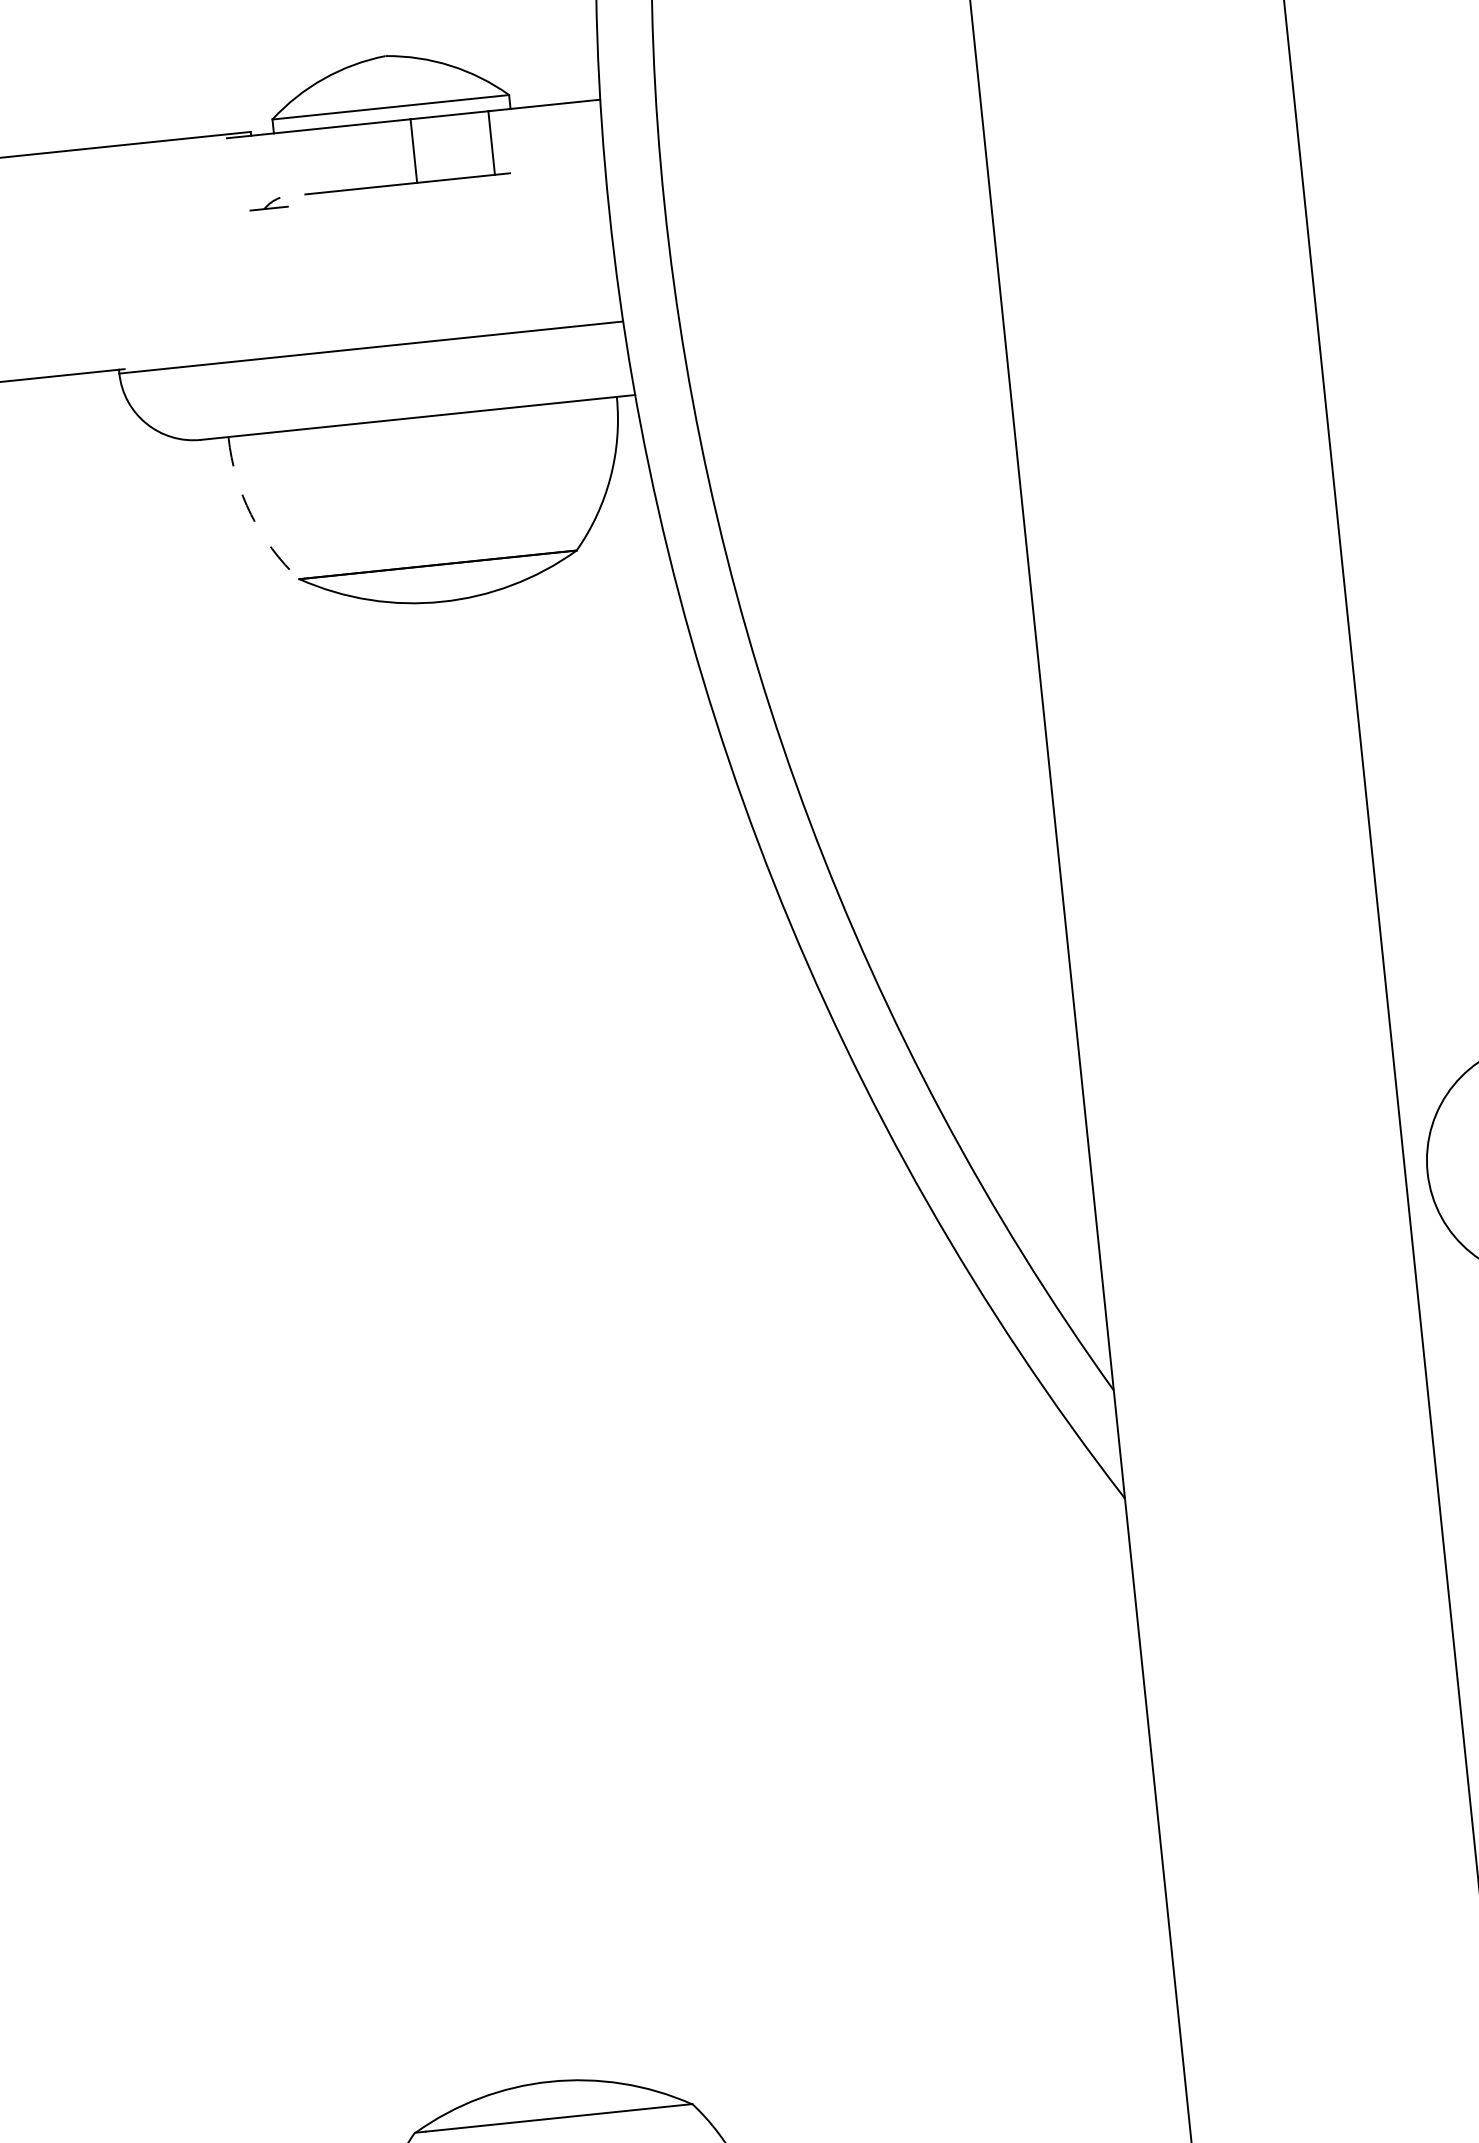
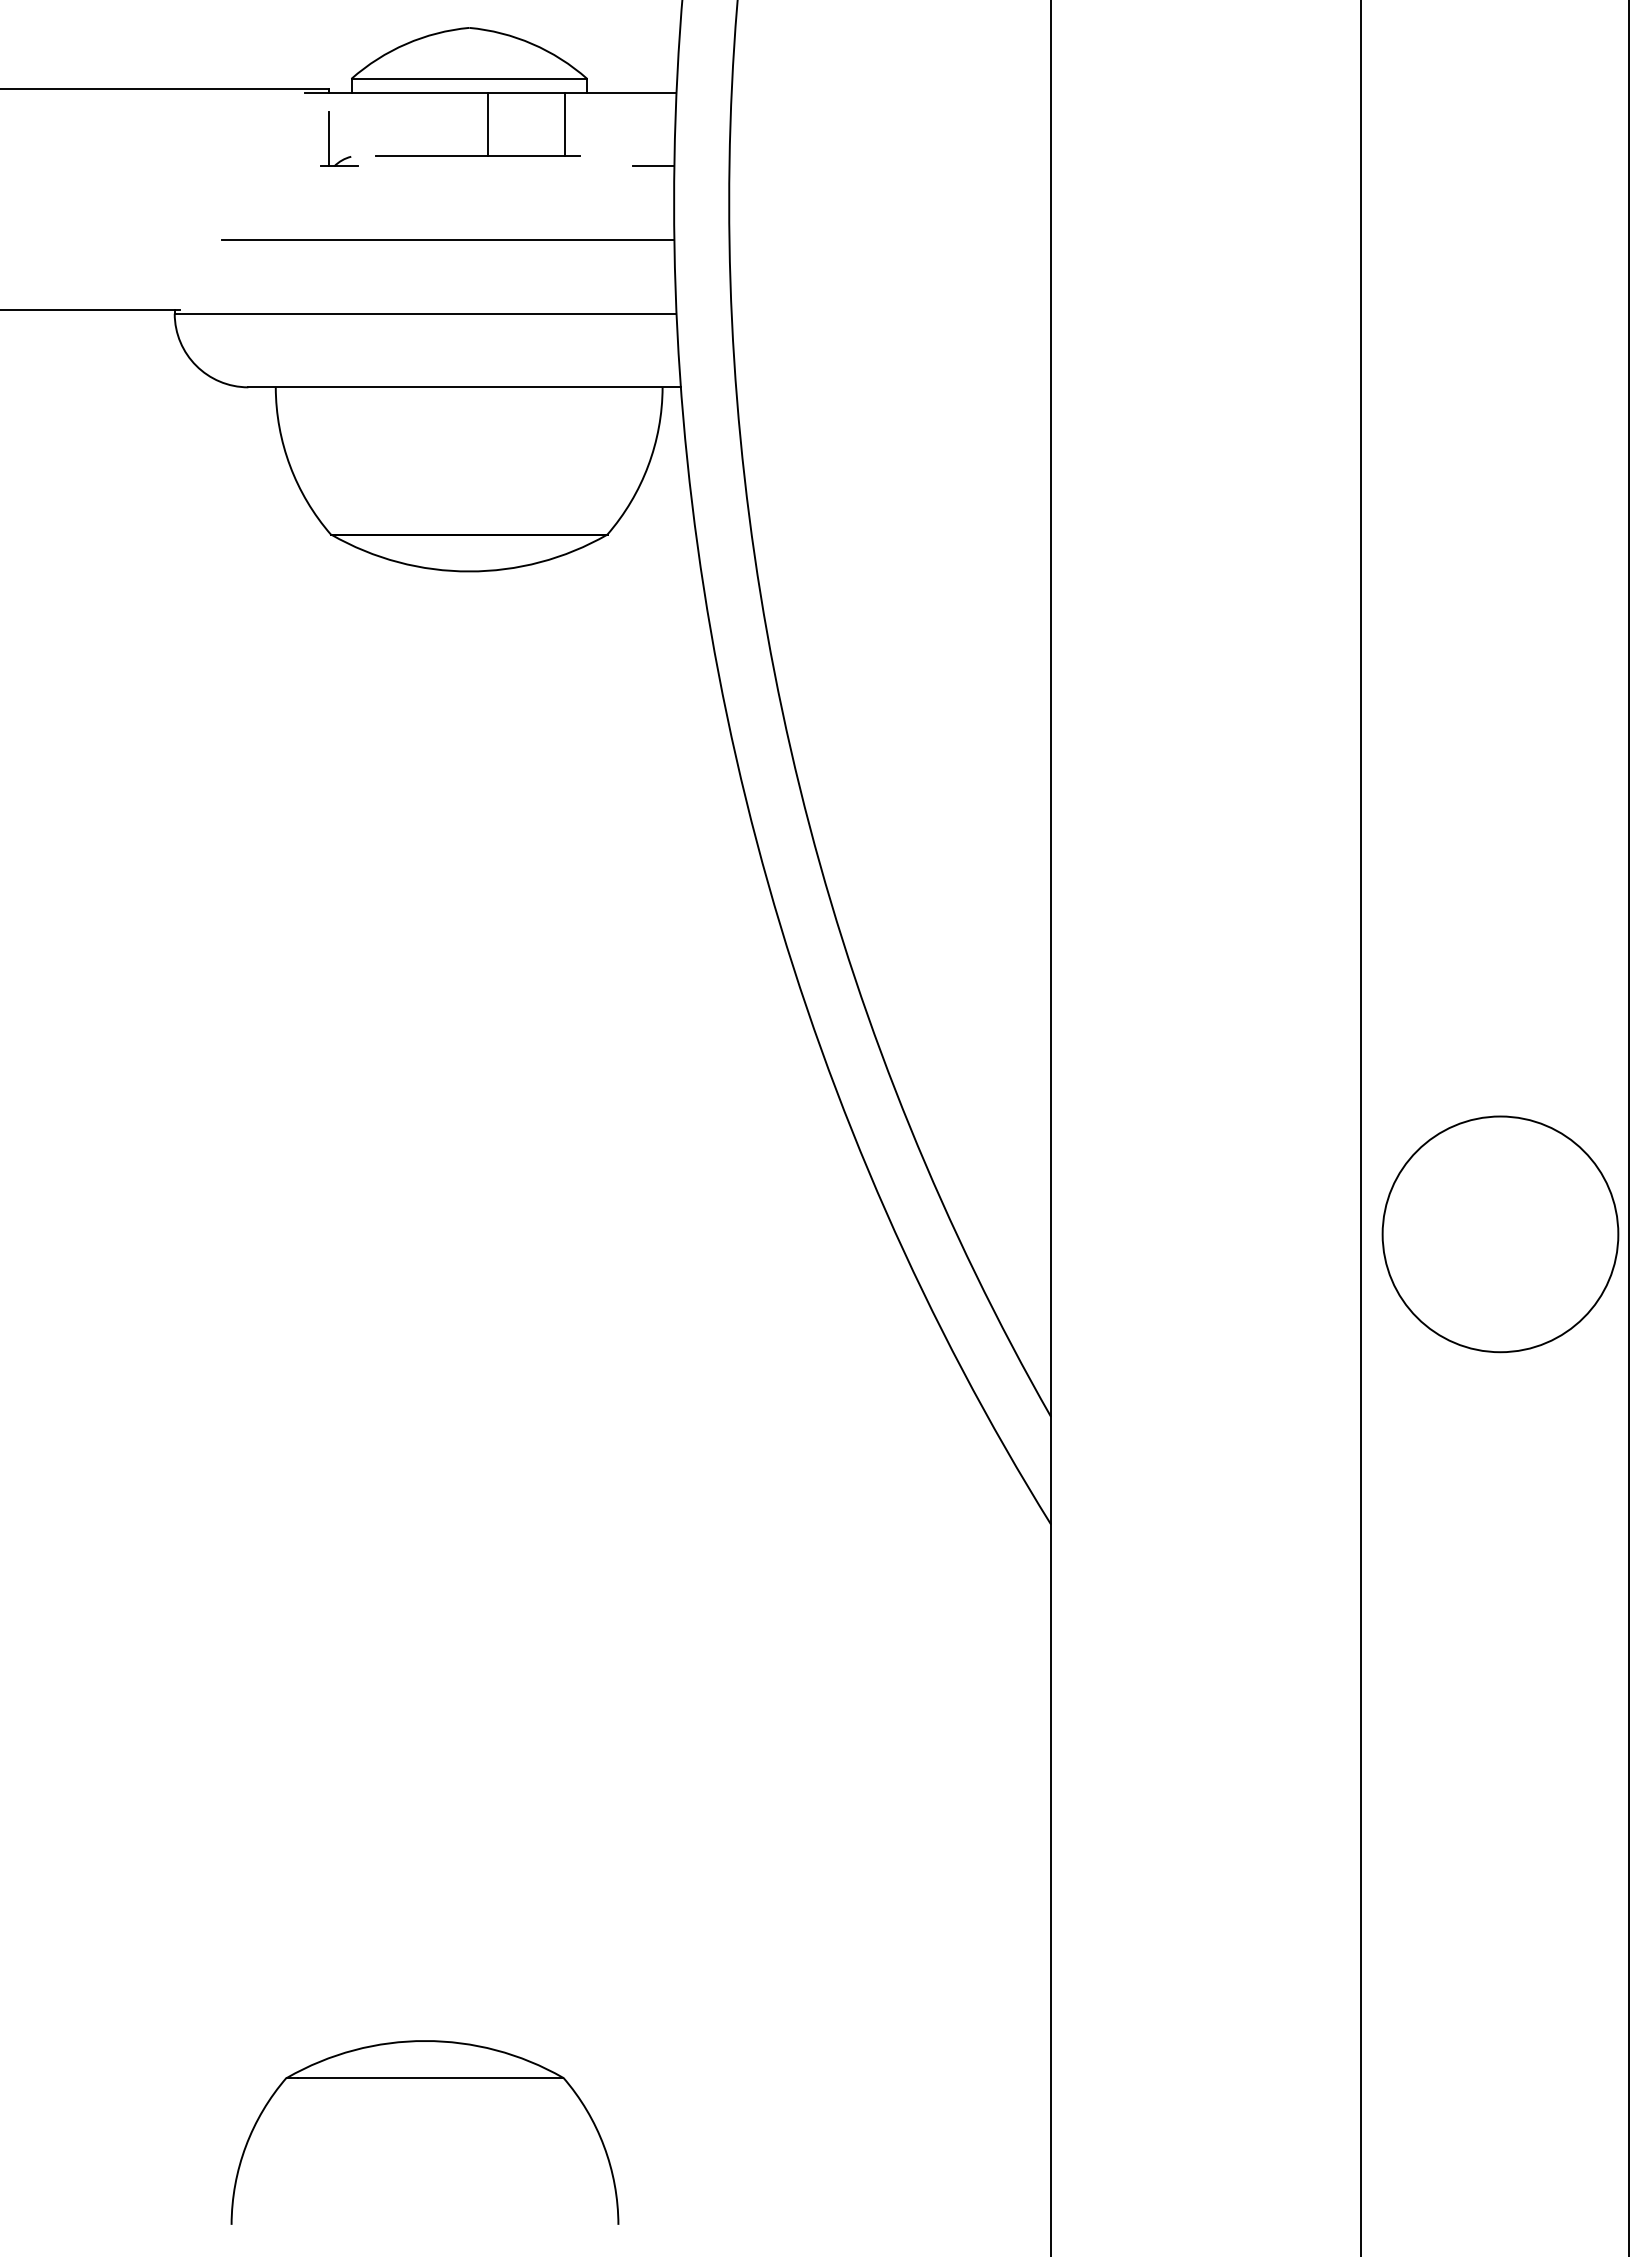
line: (584, 176) -> (653, 166), added
line: (255, 182) -> (328, 139), added
line: (386, 271) -> (448, 240), added
arc: (251, 514) -> (290, 466), dashed -> solid

